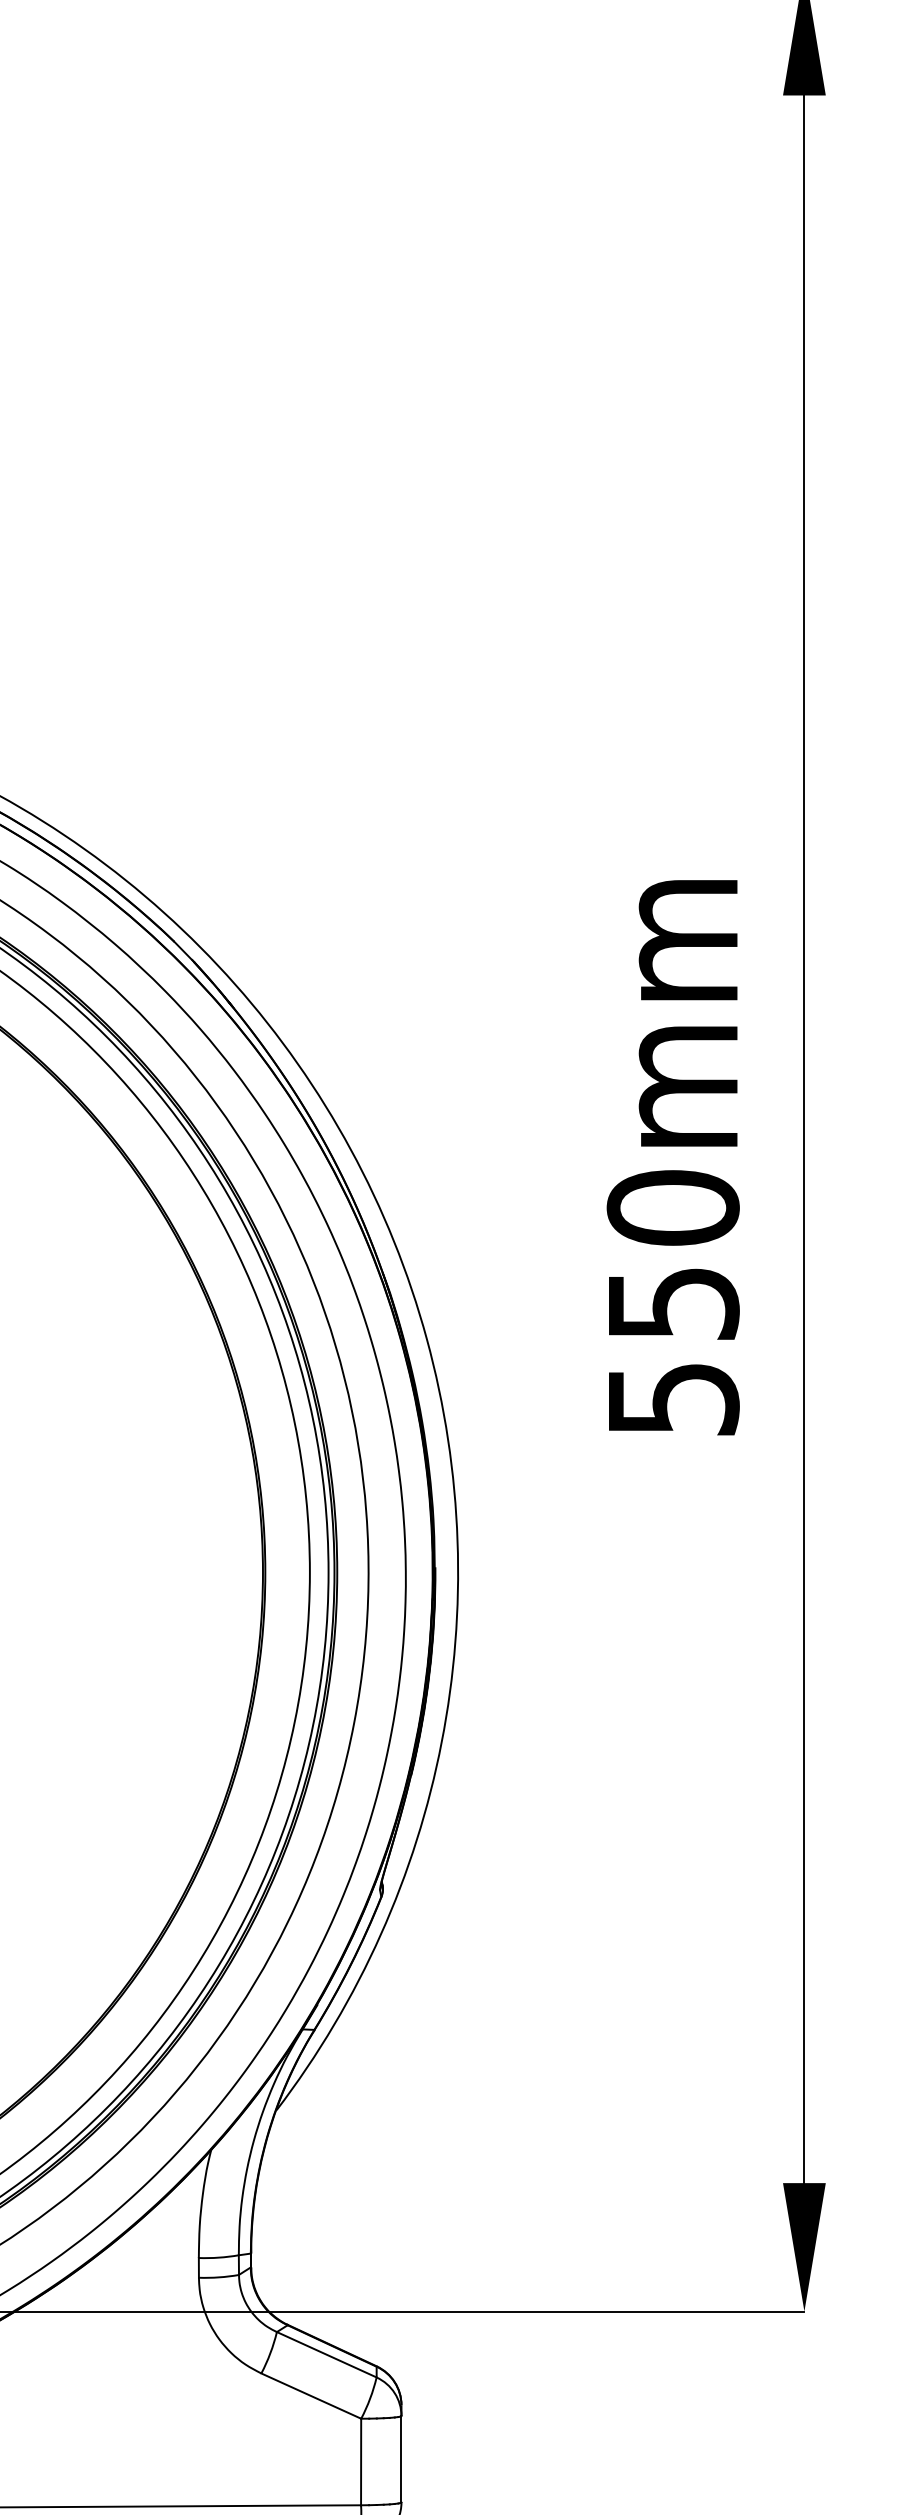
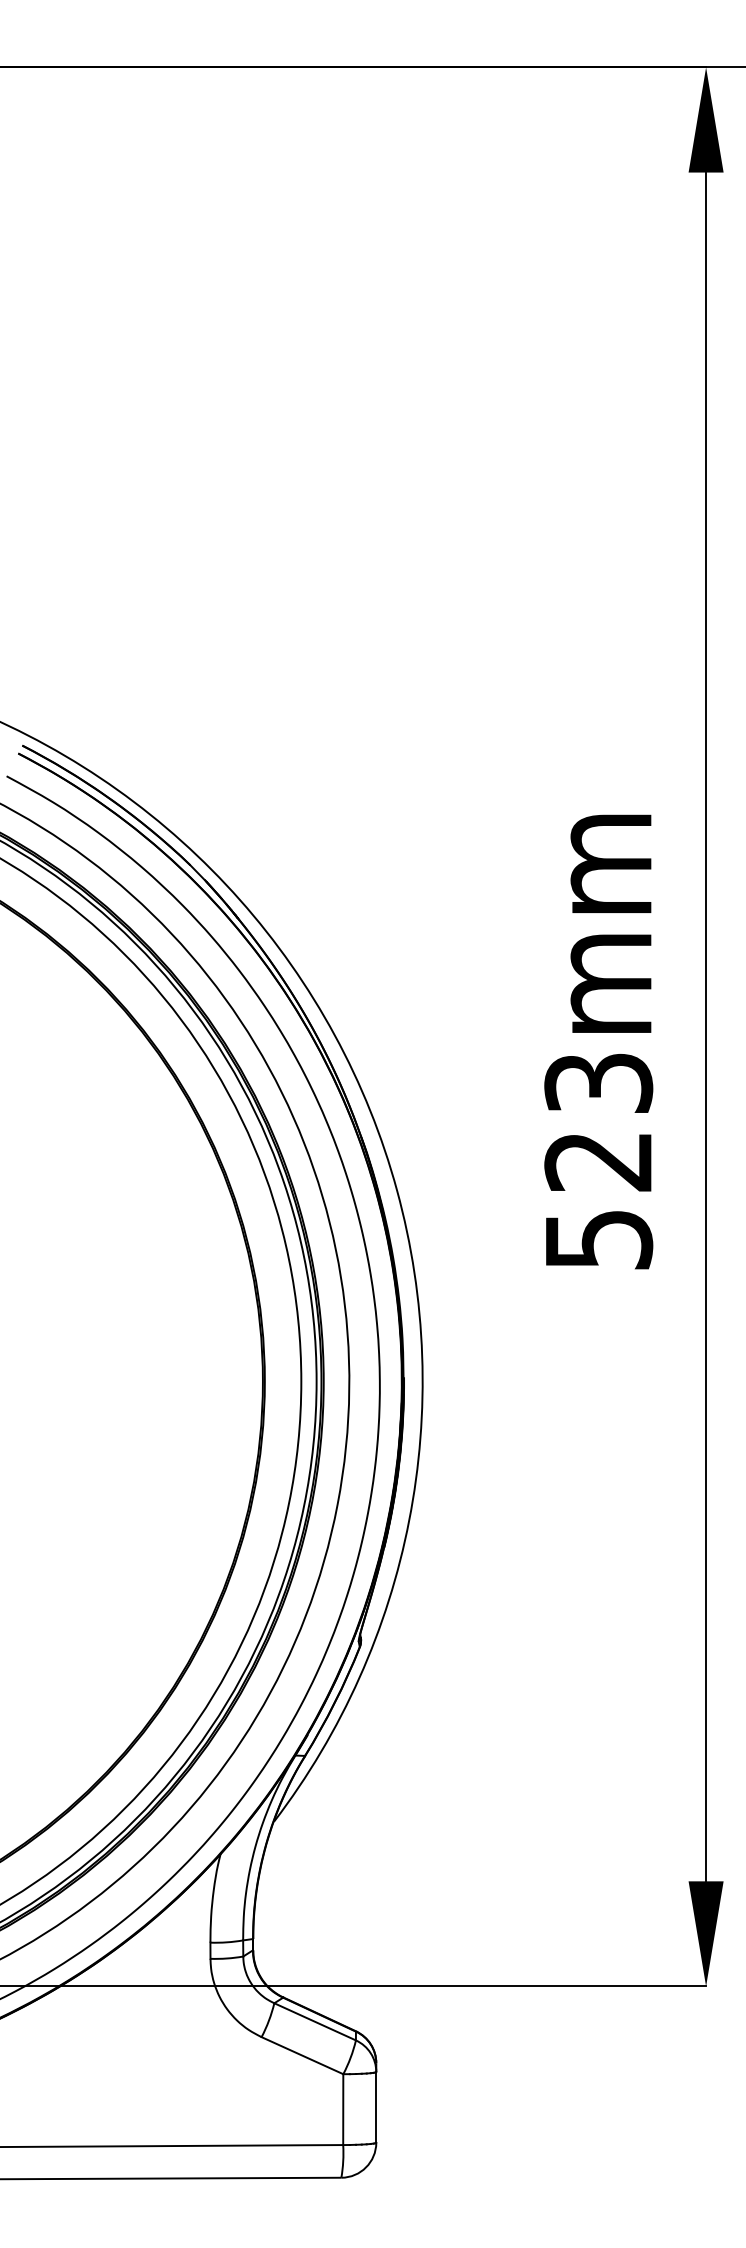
text: (672, 1254) -> (598, 1121), 550mm -> 523mm

